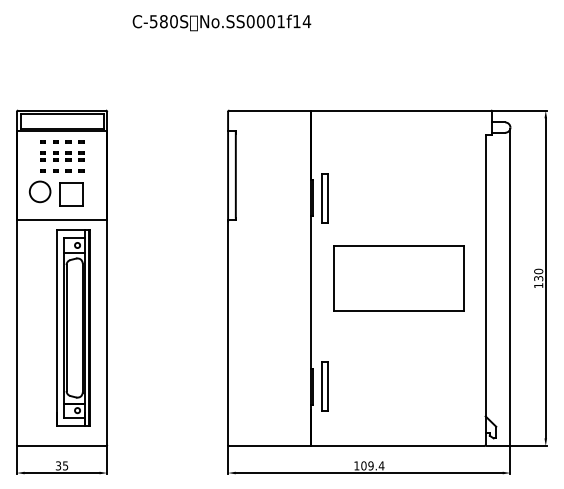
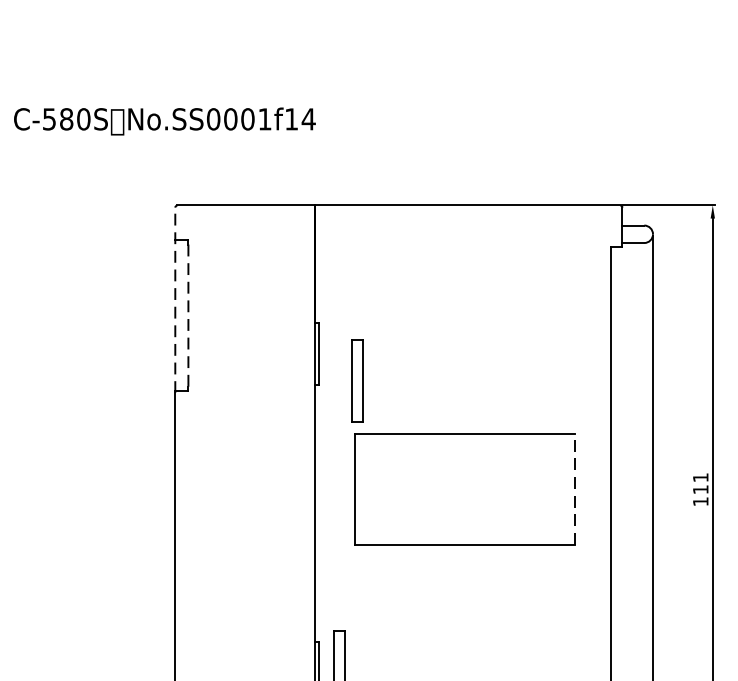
text: (221, 22) -> (164, 120), moved
line: (228, 166) -> (175, 300), solid -> dashed
line: (235, 173) -> (187, 311), solid -> dashed
part: (324, 198) -> (357, 381), moved
text: (538, 274) -> (700, 482), 130 -> 111
line: (464, 278) -> (575, 489), solid -> dashed

